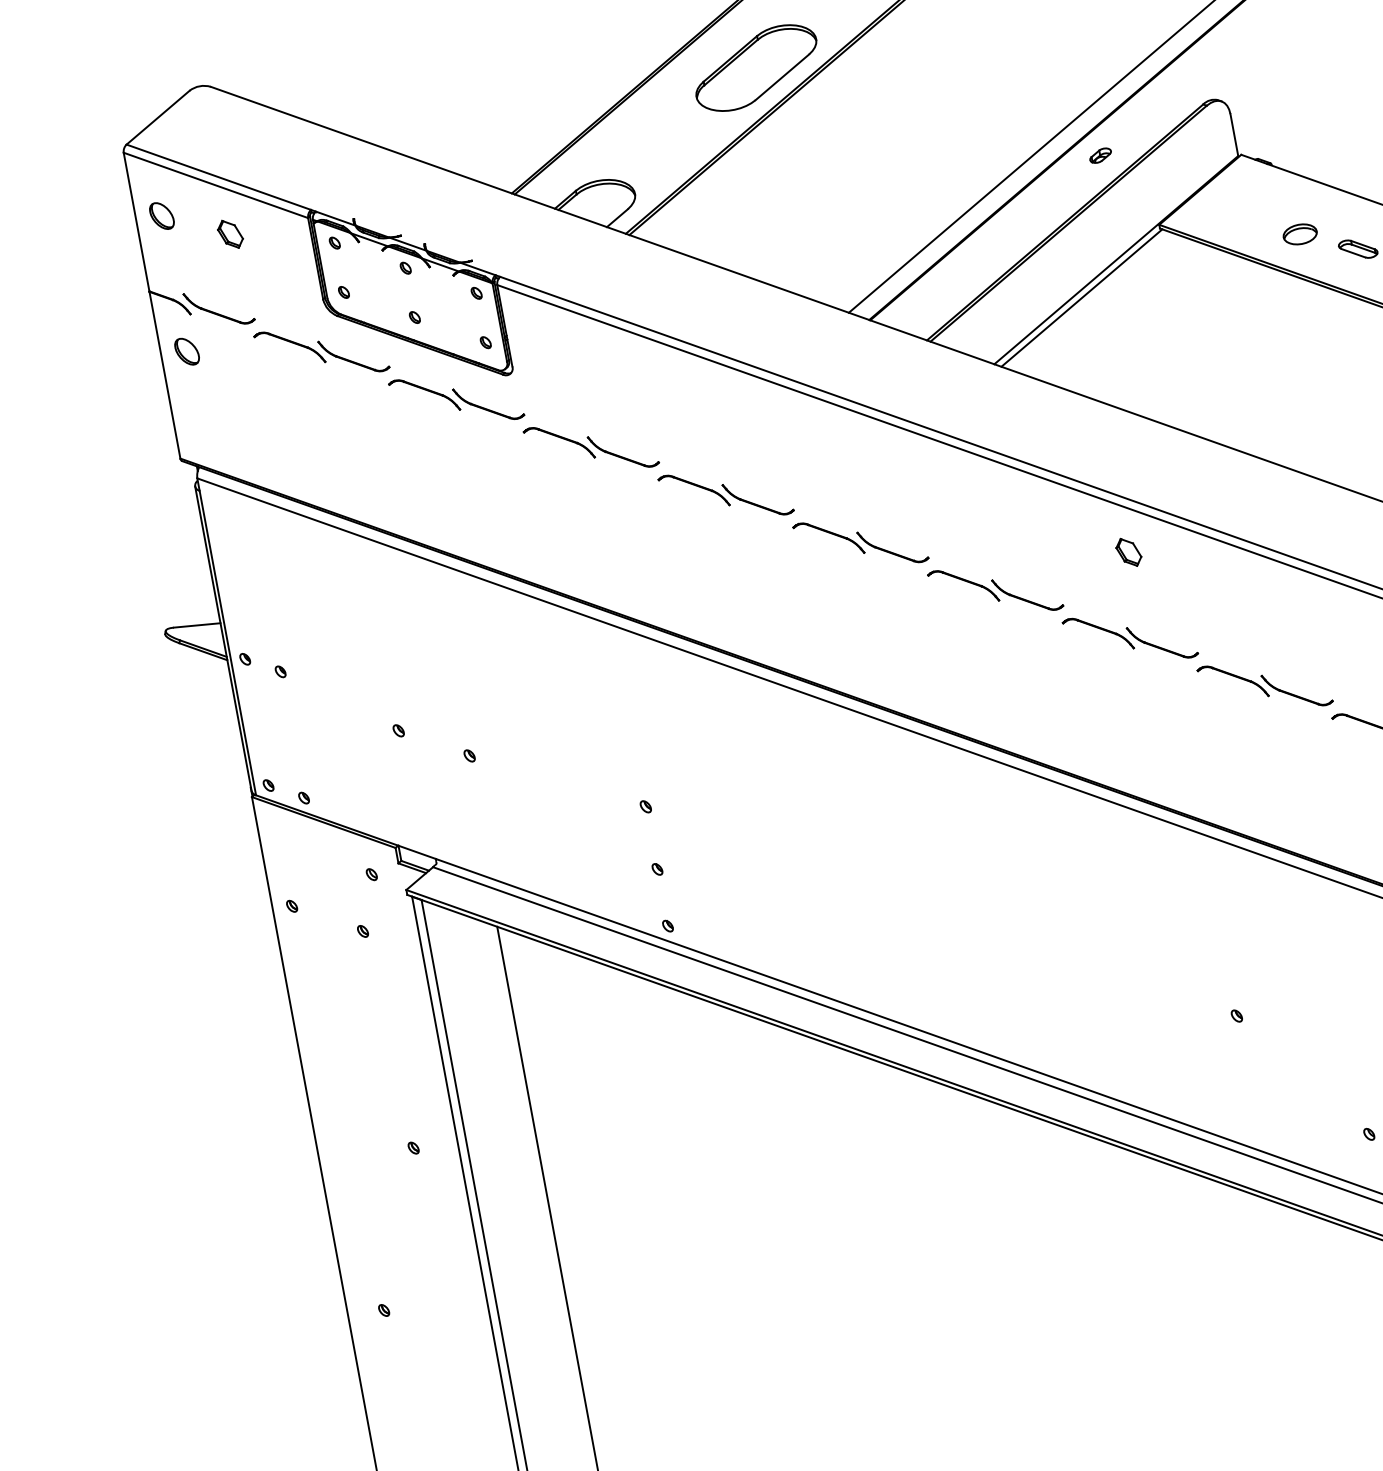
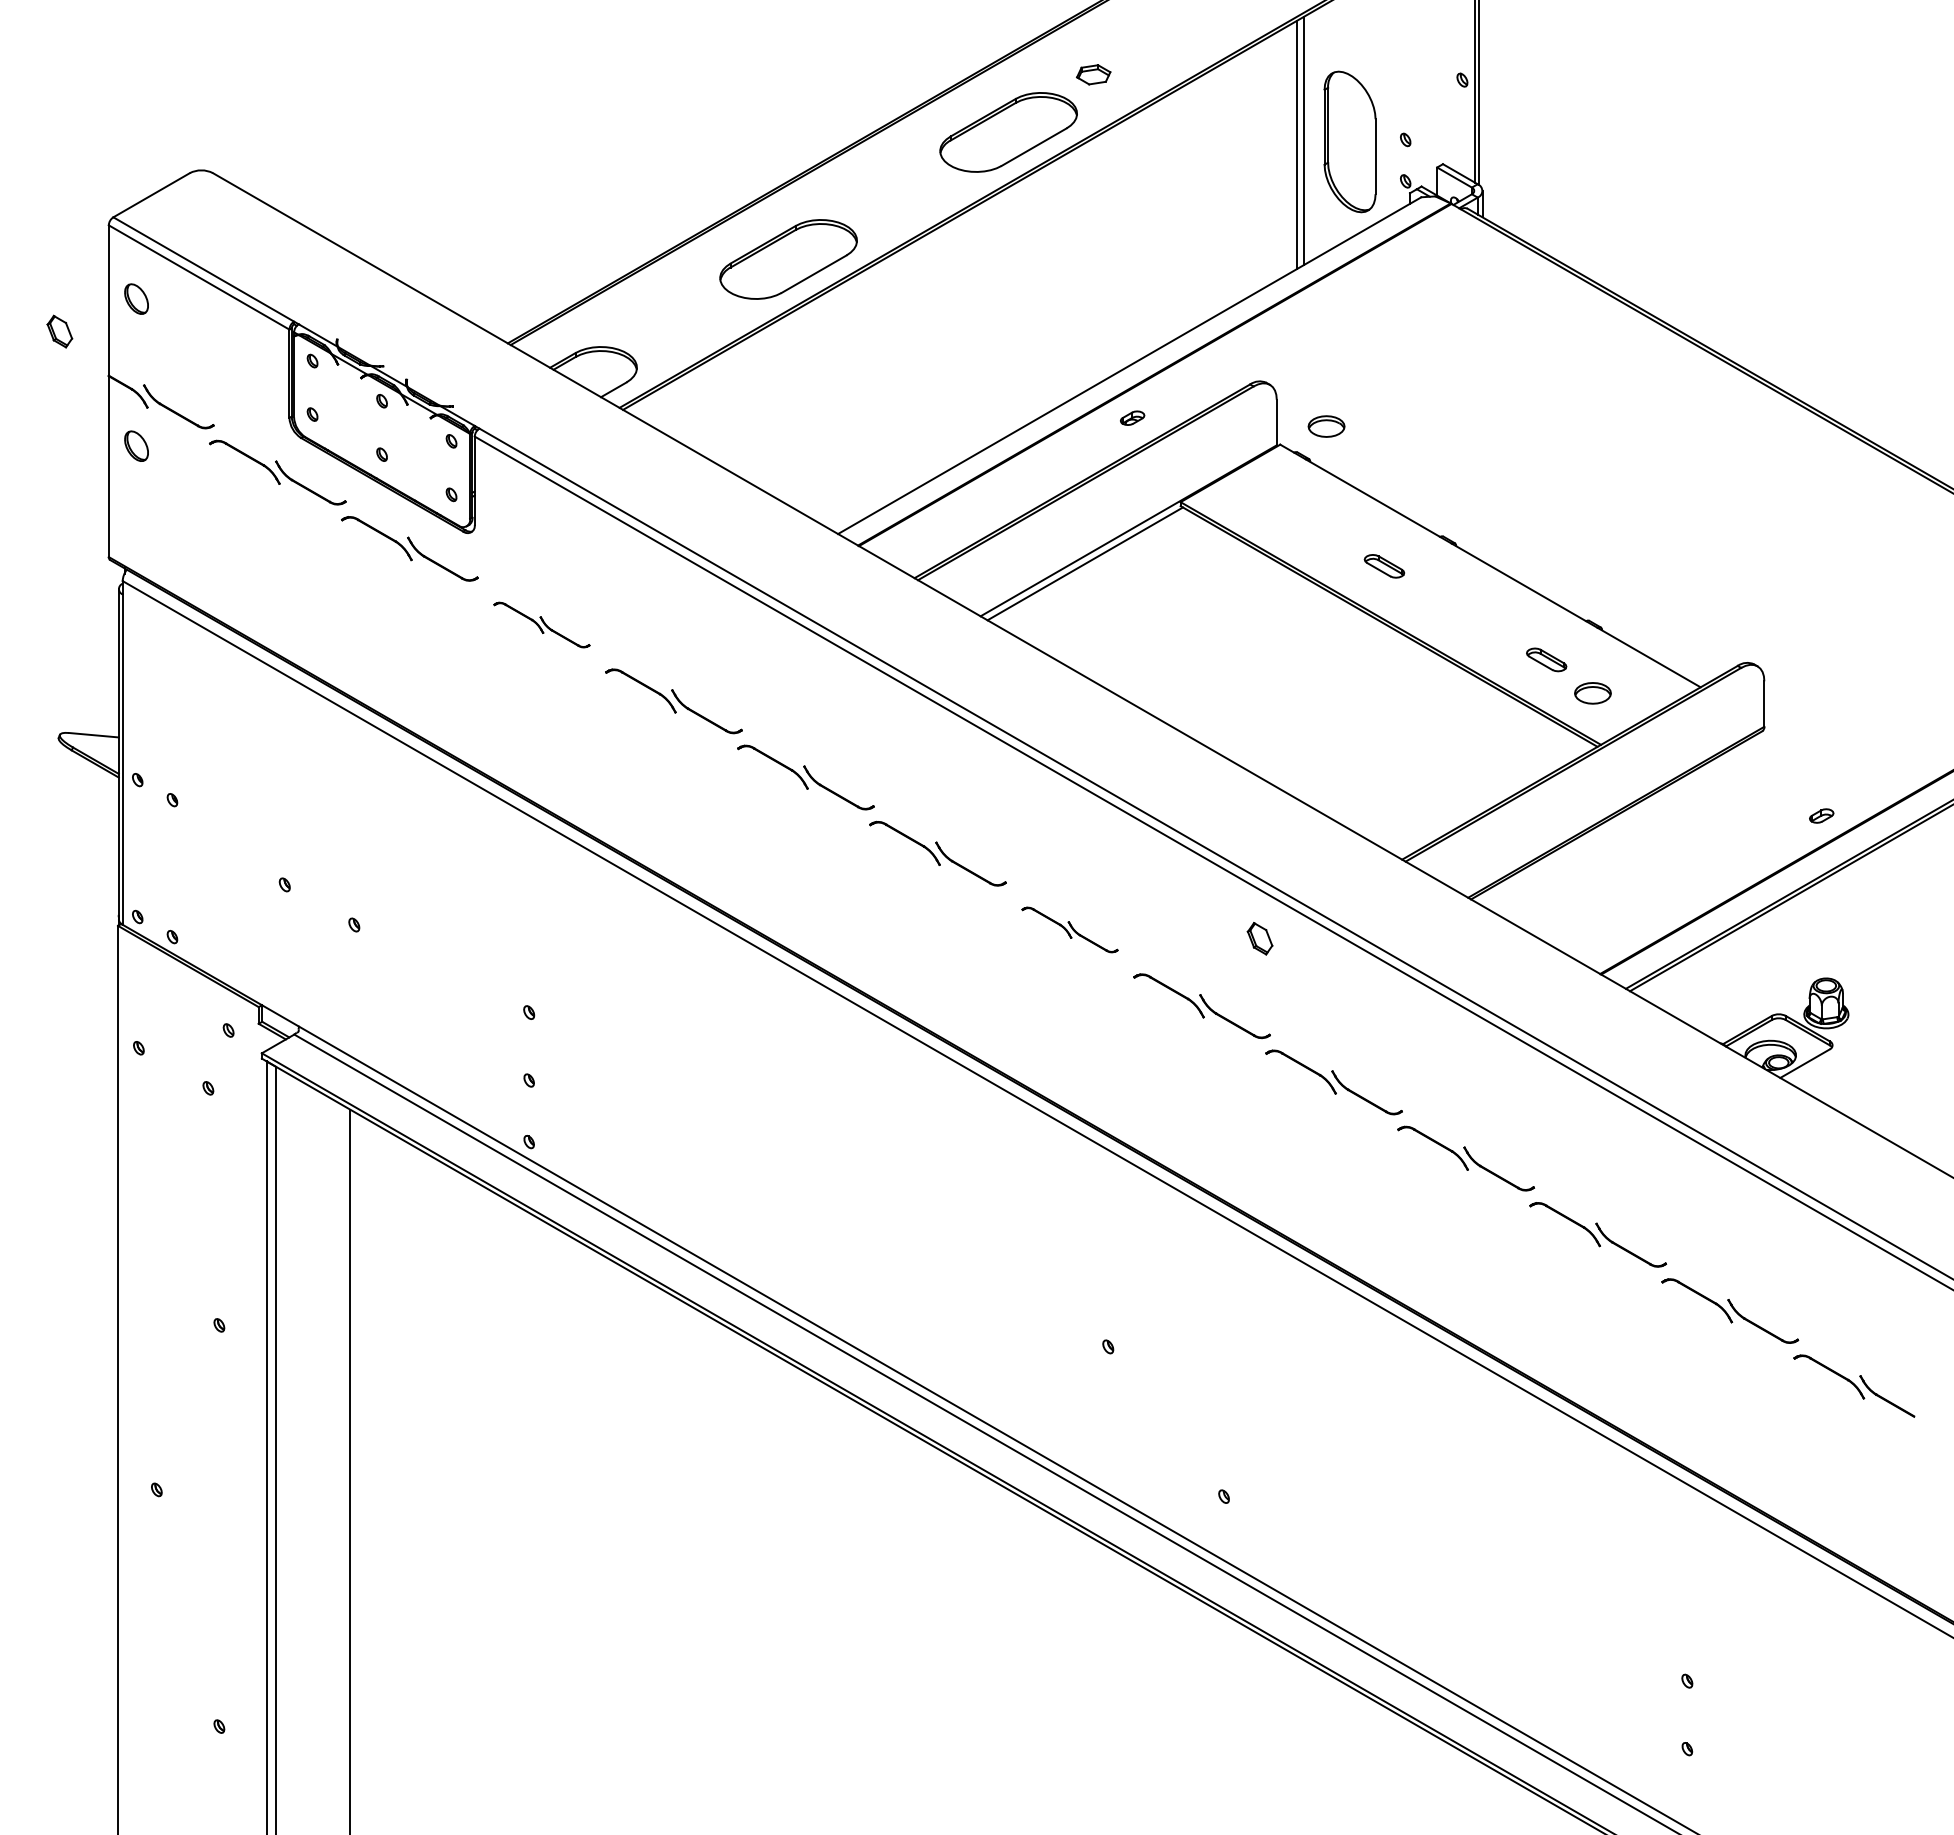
part: (230, 234) -> (59, 331), moved
part: (1300, 234) -> (1326, 426), moved
part: (590, 446) -> (541, 624), size x0.7
part: (1128, 552) -> (1259, 938), moved
part: (1129, 637) -> (1069, 929), size x0.7

